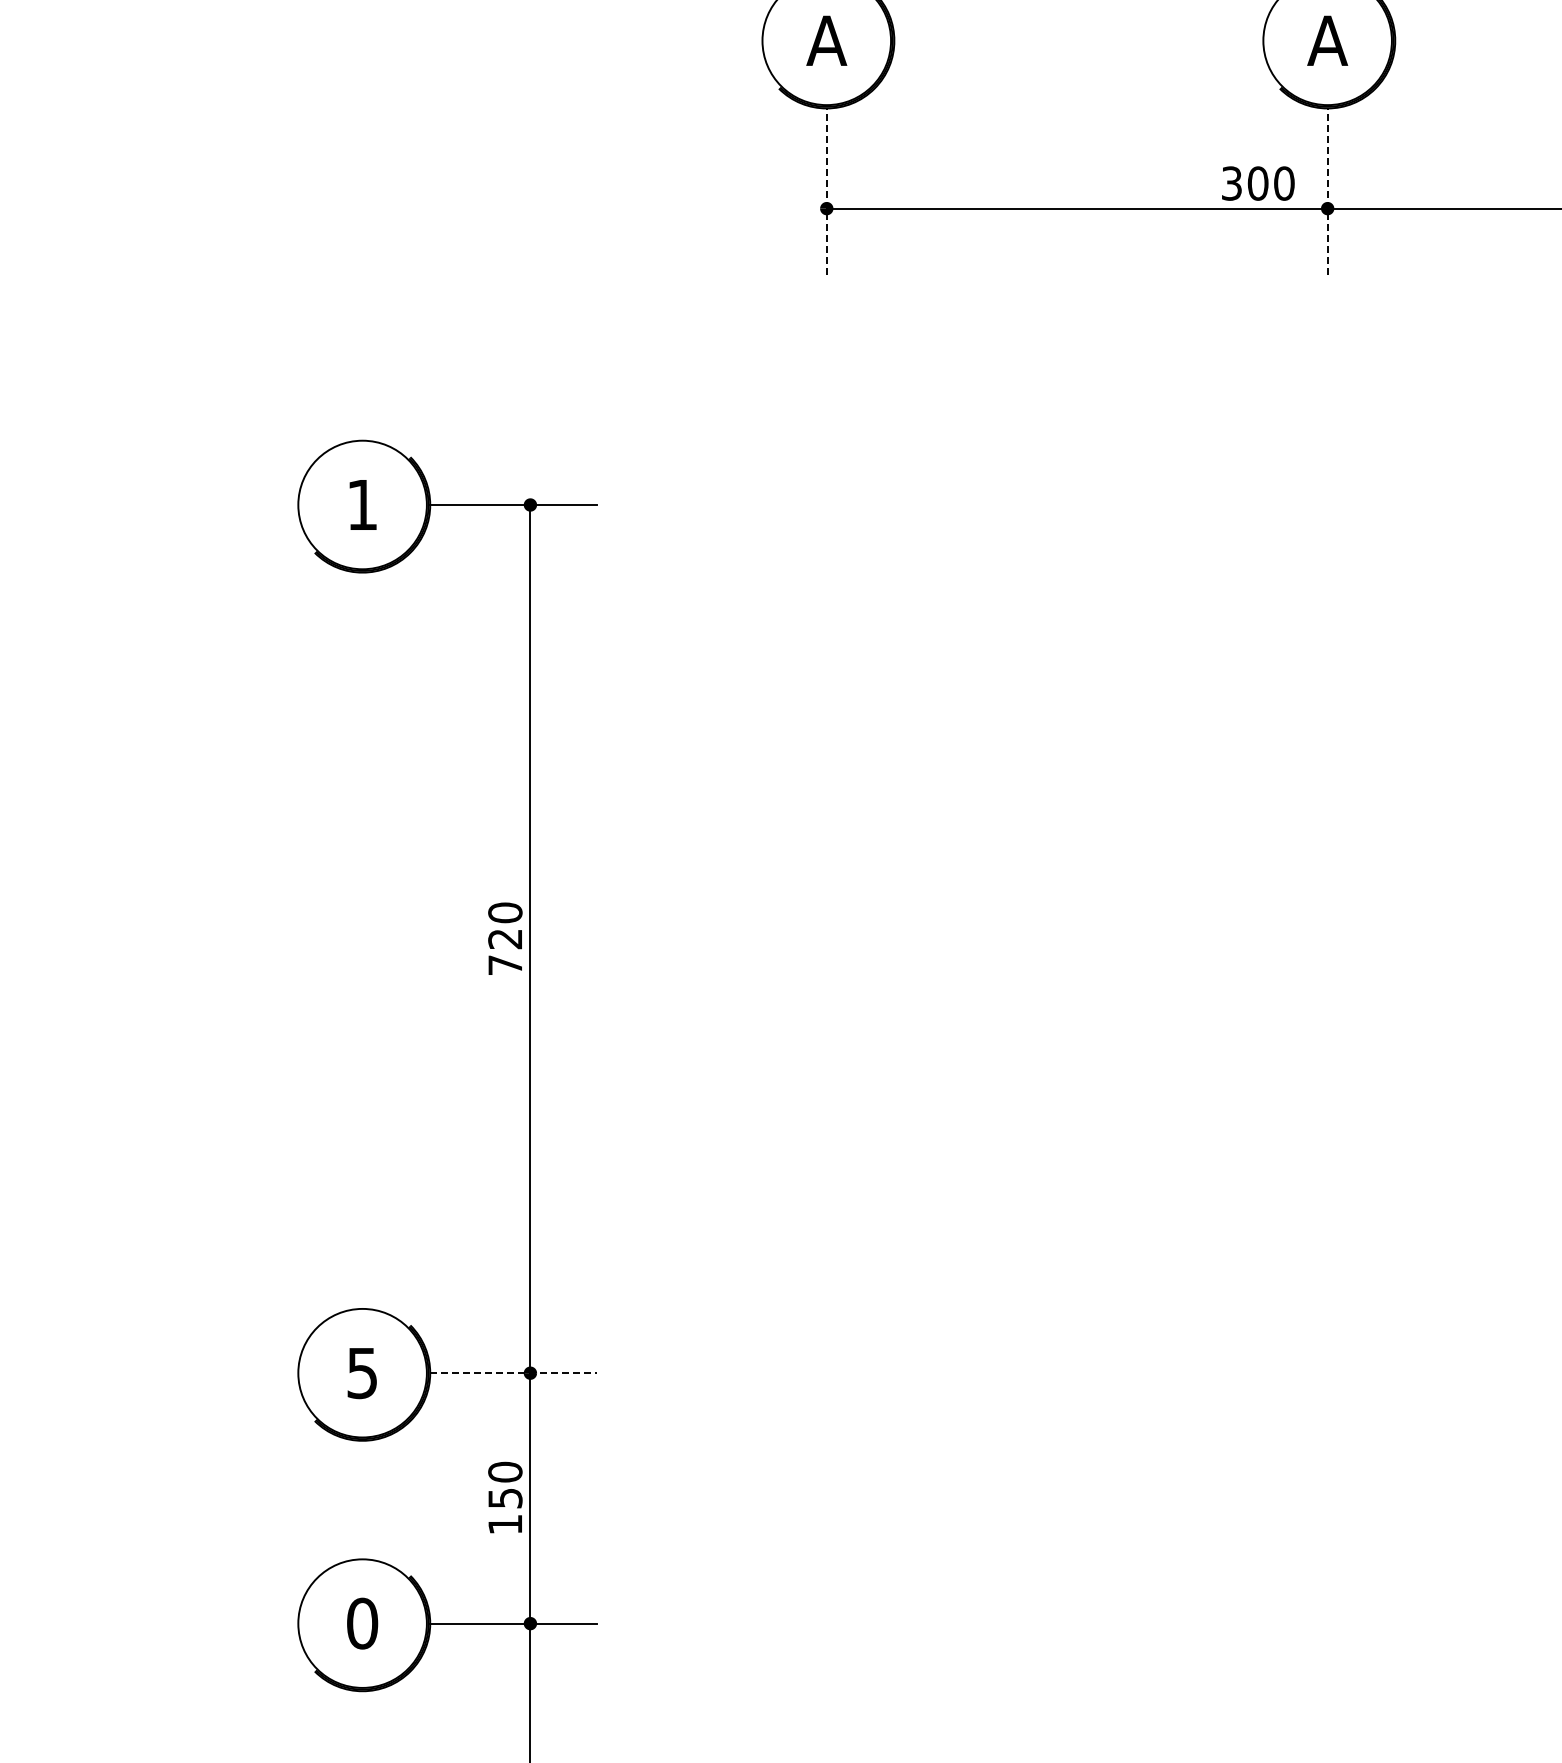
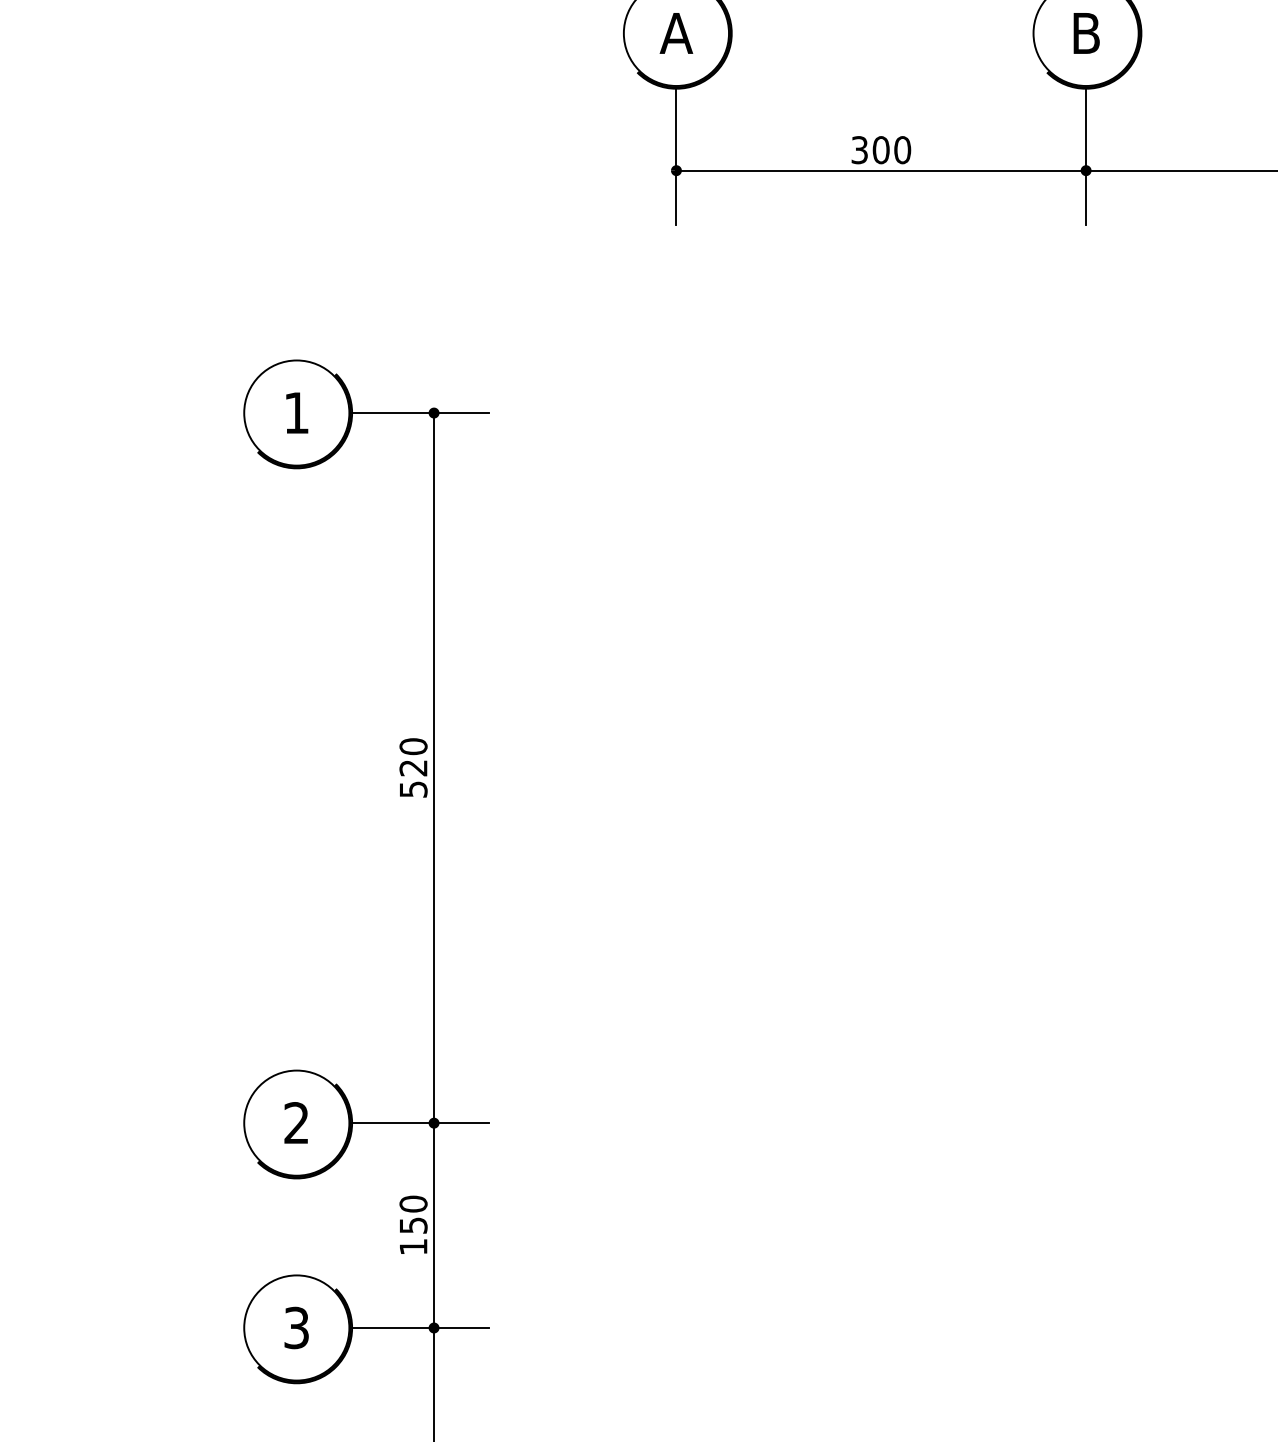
text: (1327, 40) -> (1085, 33), A -> B
text: (1258, 183) -> (881, 150), moved
line: (826, 191) -> (676, 156), dashed -> solid
line: (1327, 191) -> (1085, 156), dashed -> solid
text: (505, 965) -> (413, 789), 720 -> 520
text: (361, 1373) -> (295, 1123), 5 -> 2
line: (514, 1373) -> (421, 1123), dashed -> solid
text: (362, 1623) -> (296, 1327), 0 -> 3

